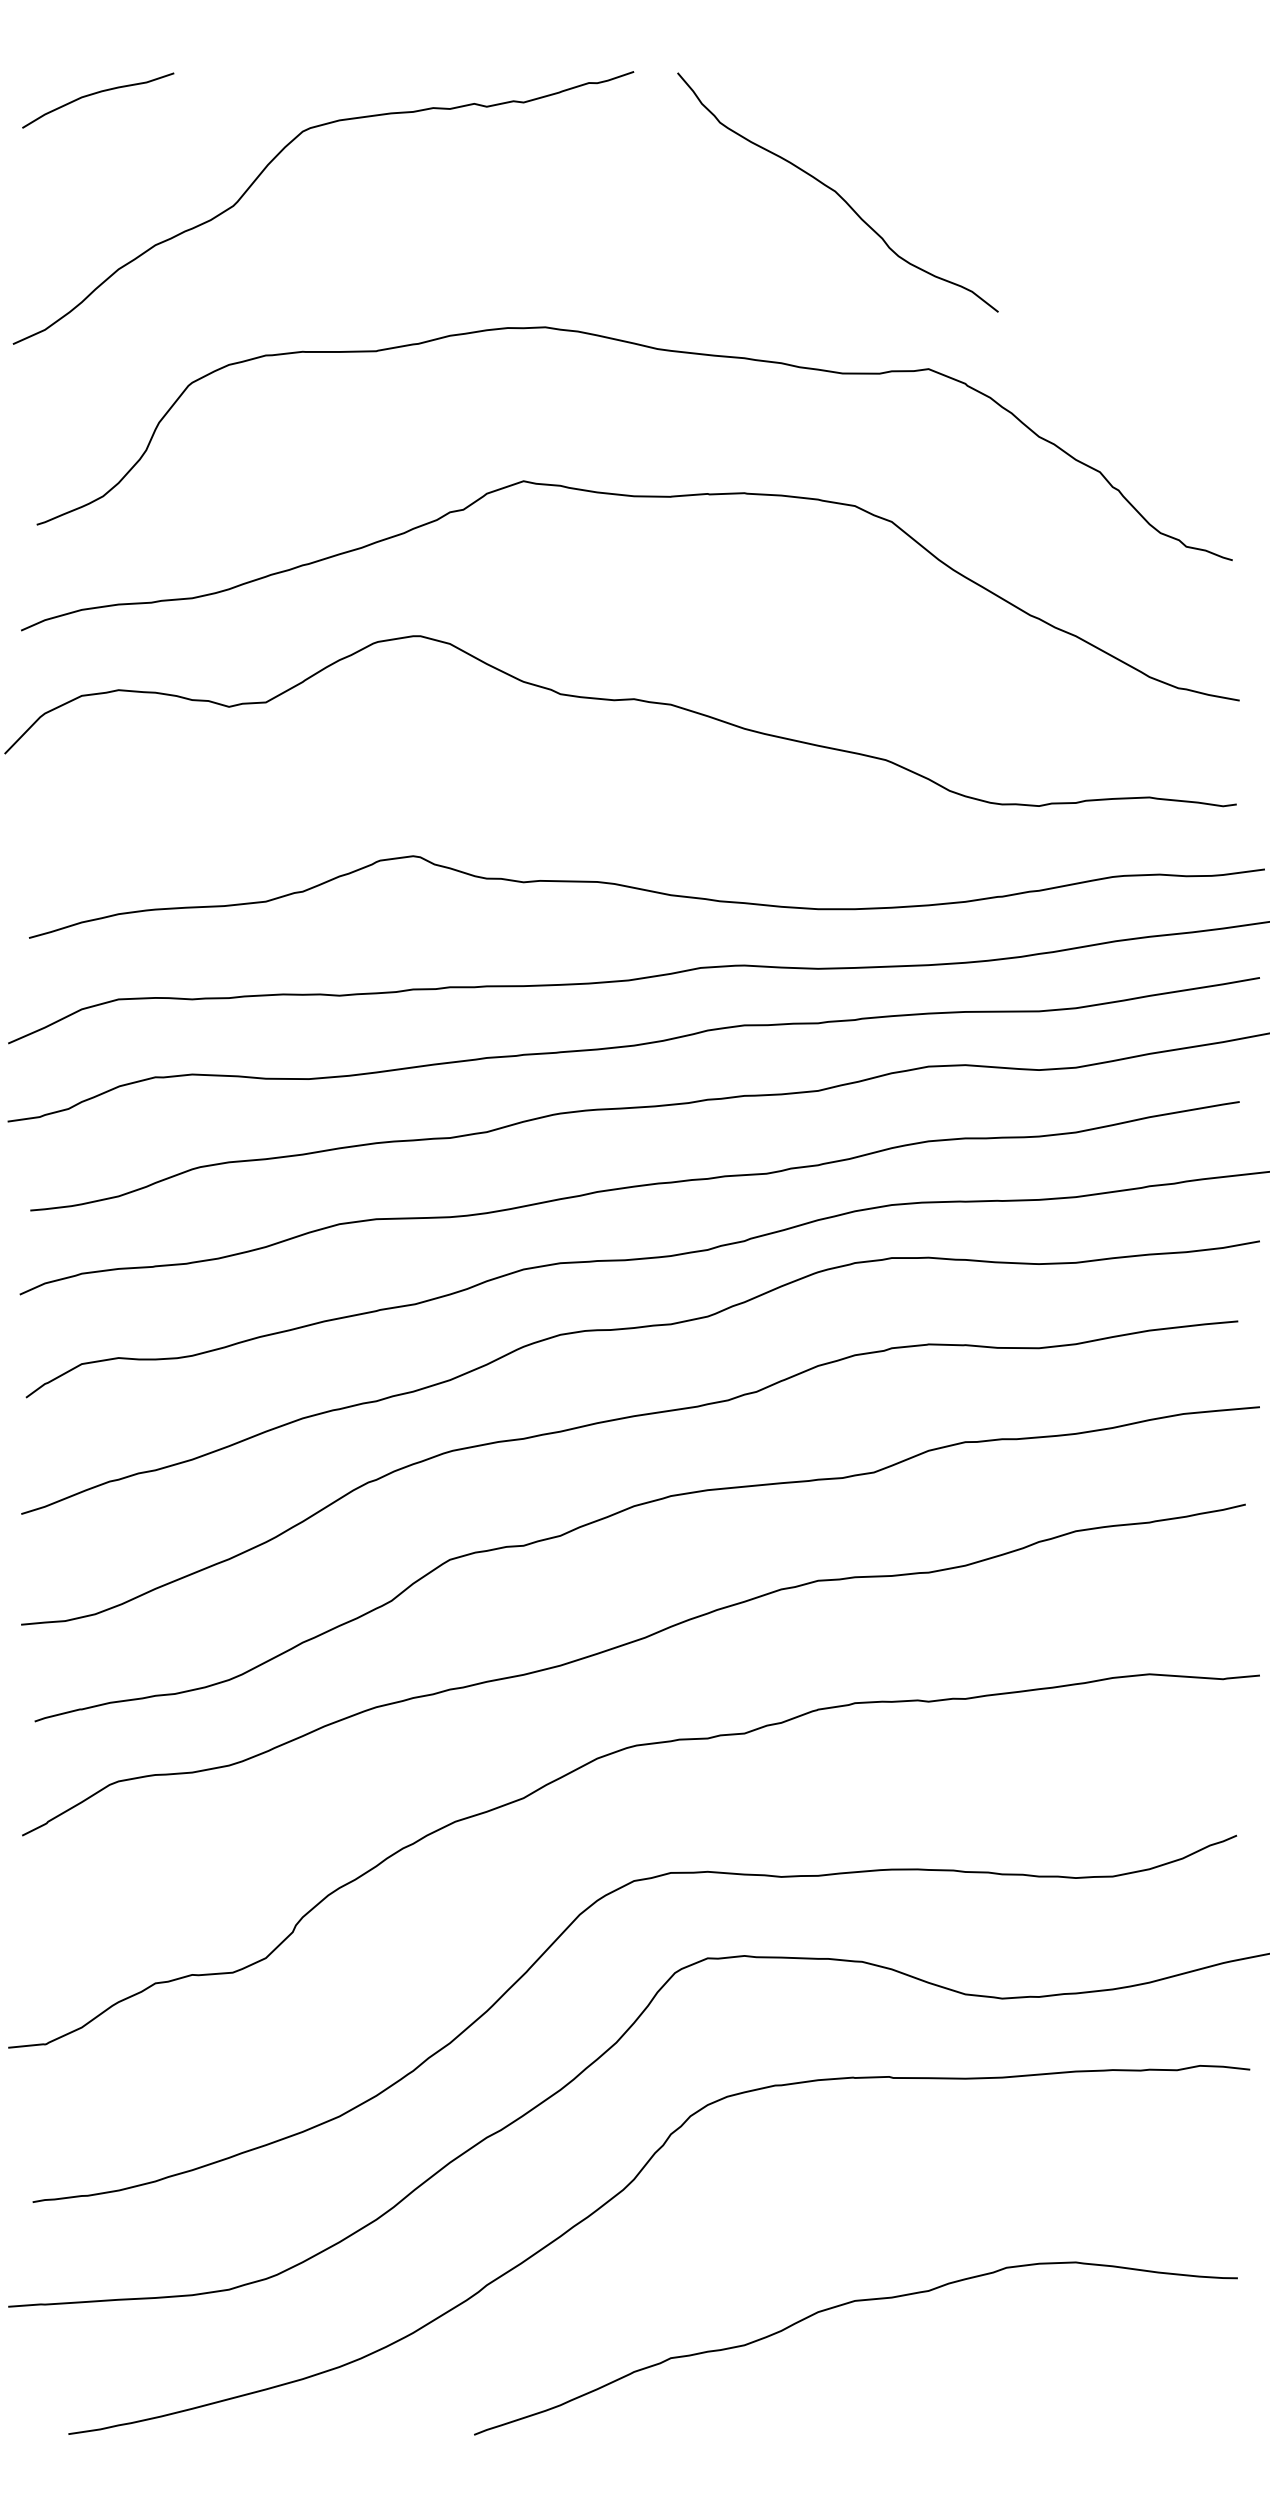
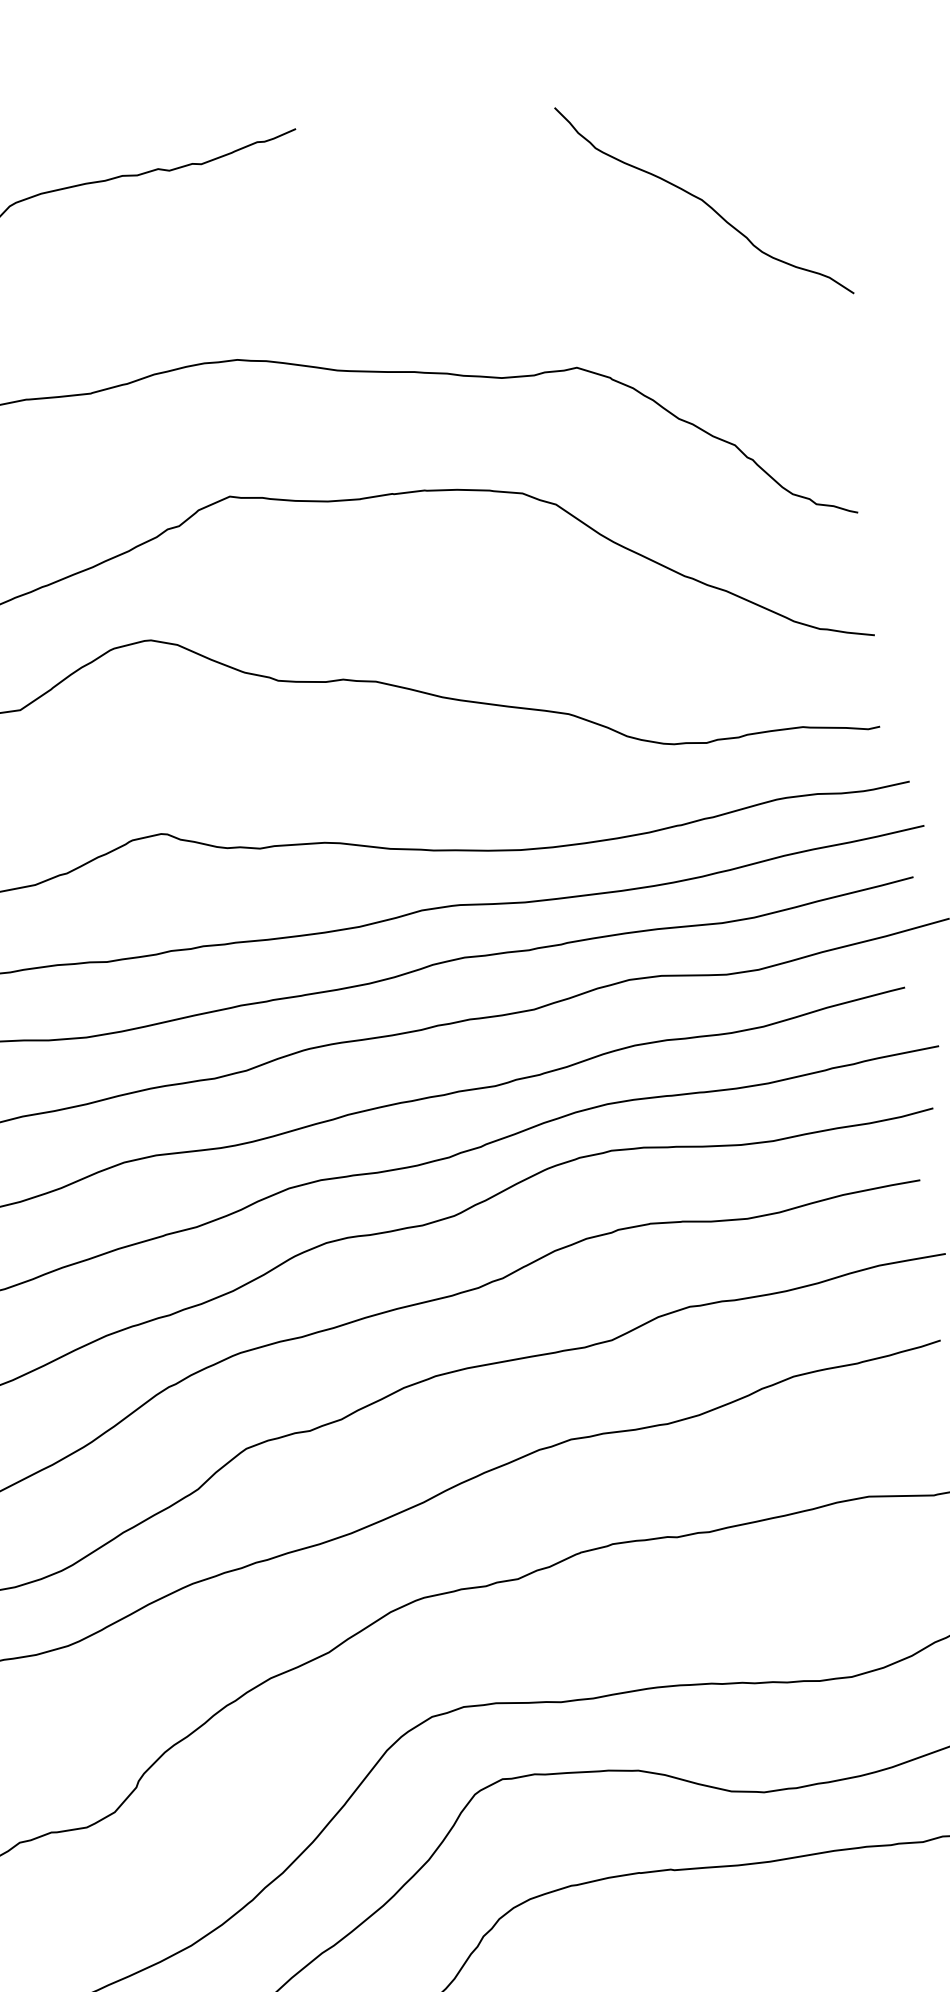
curve: (837, 192) -> (703, 200), moved

